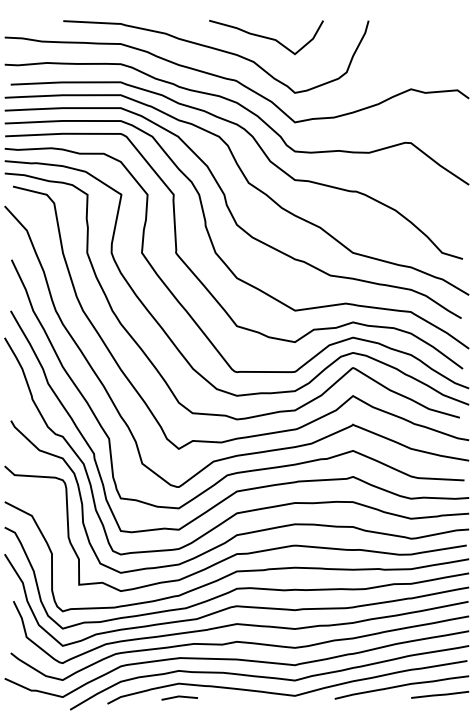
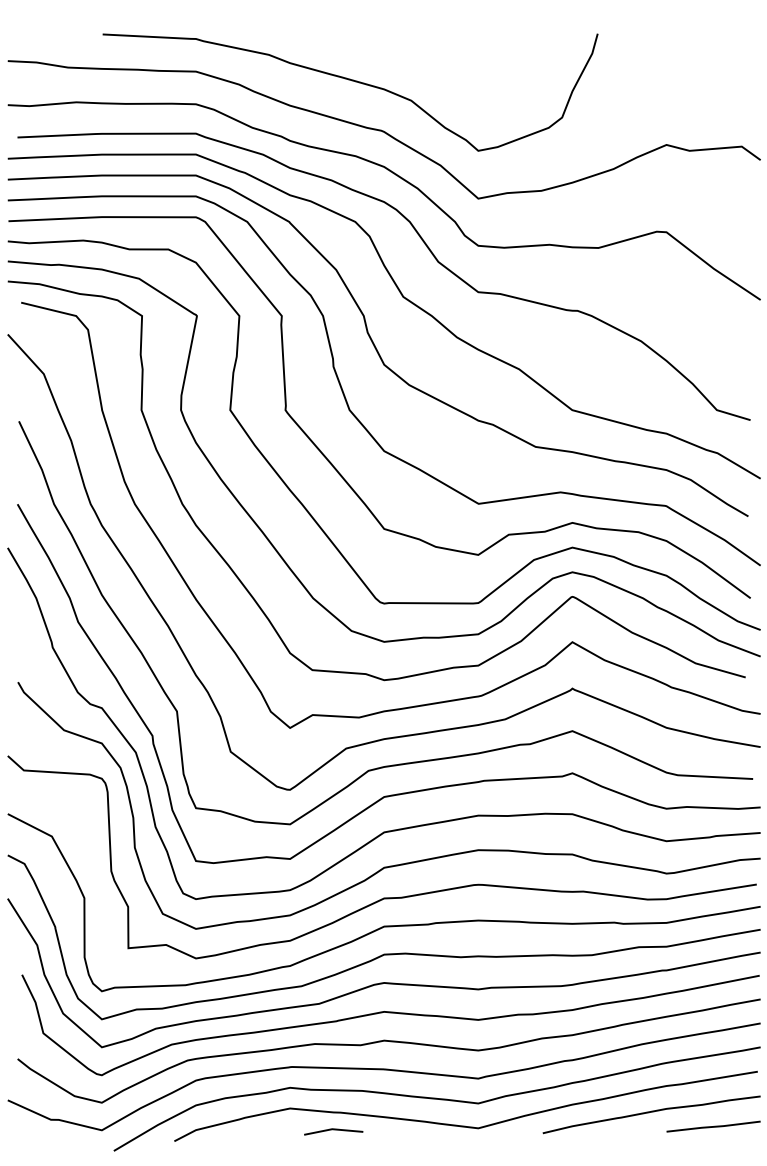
curve: (266, 37) -> (432, 61), removed
line: (179, 697) -> (333, 1130), moved

